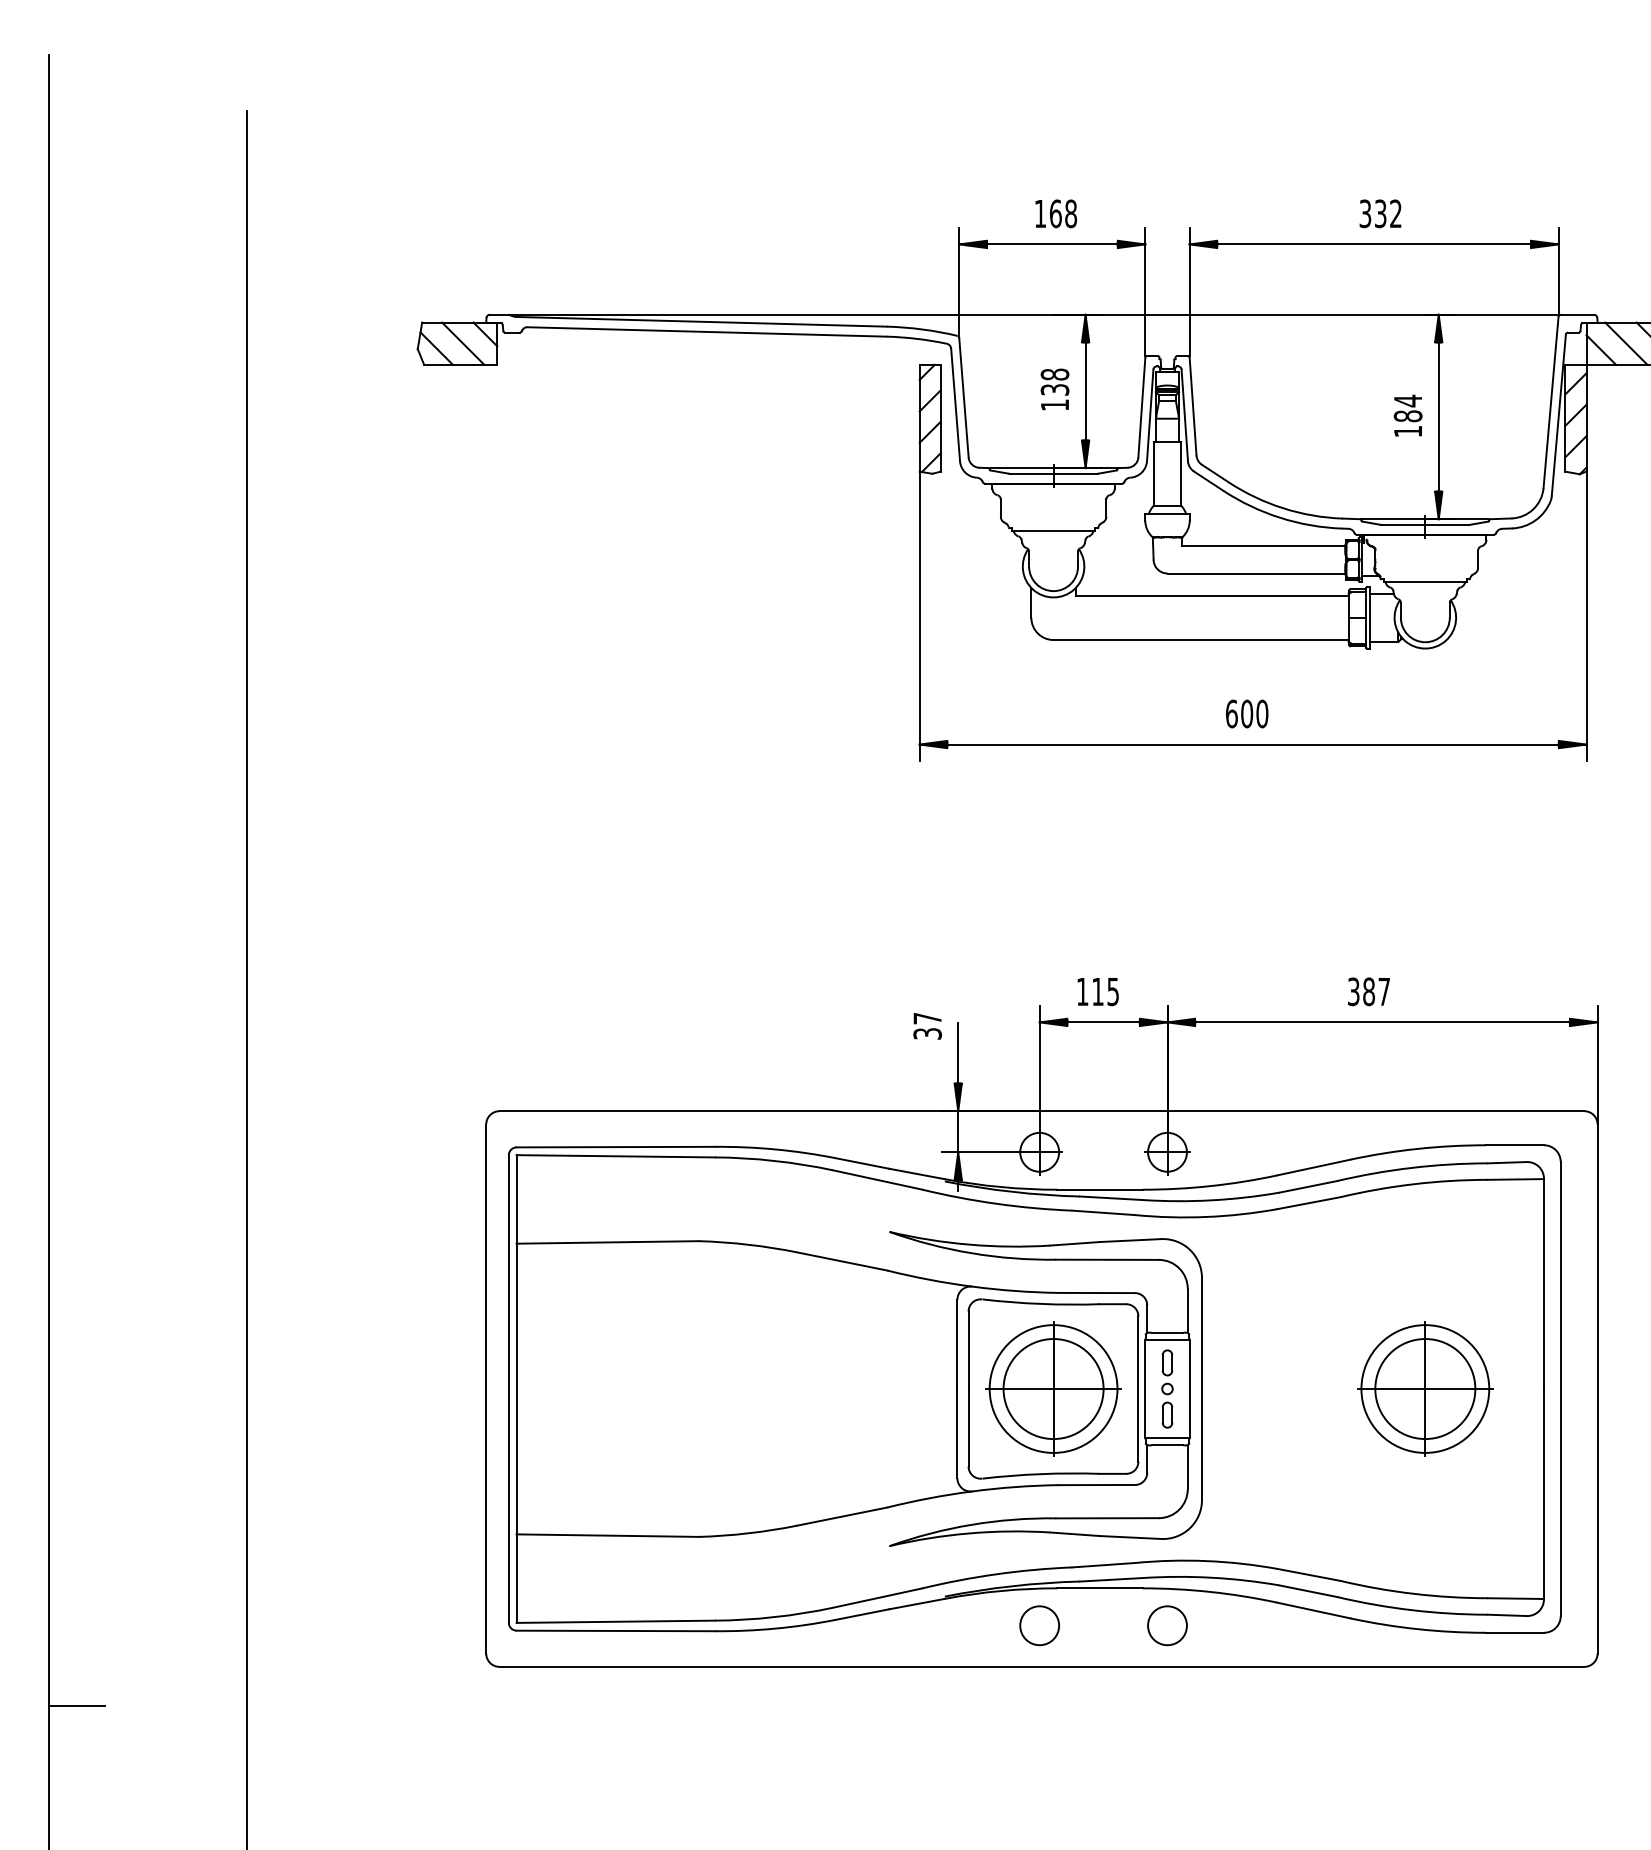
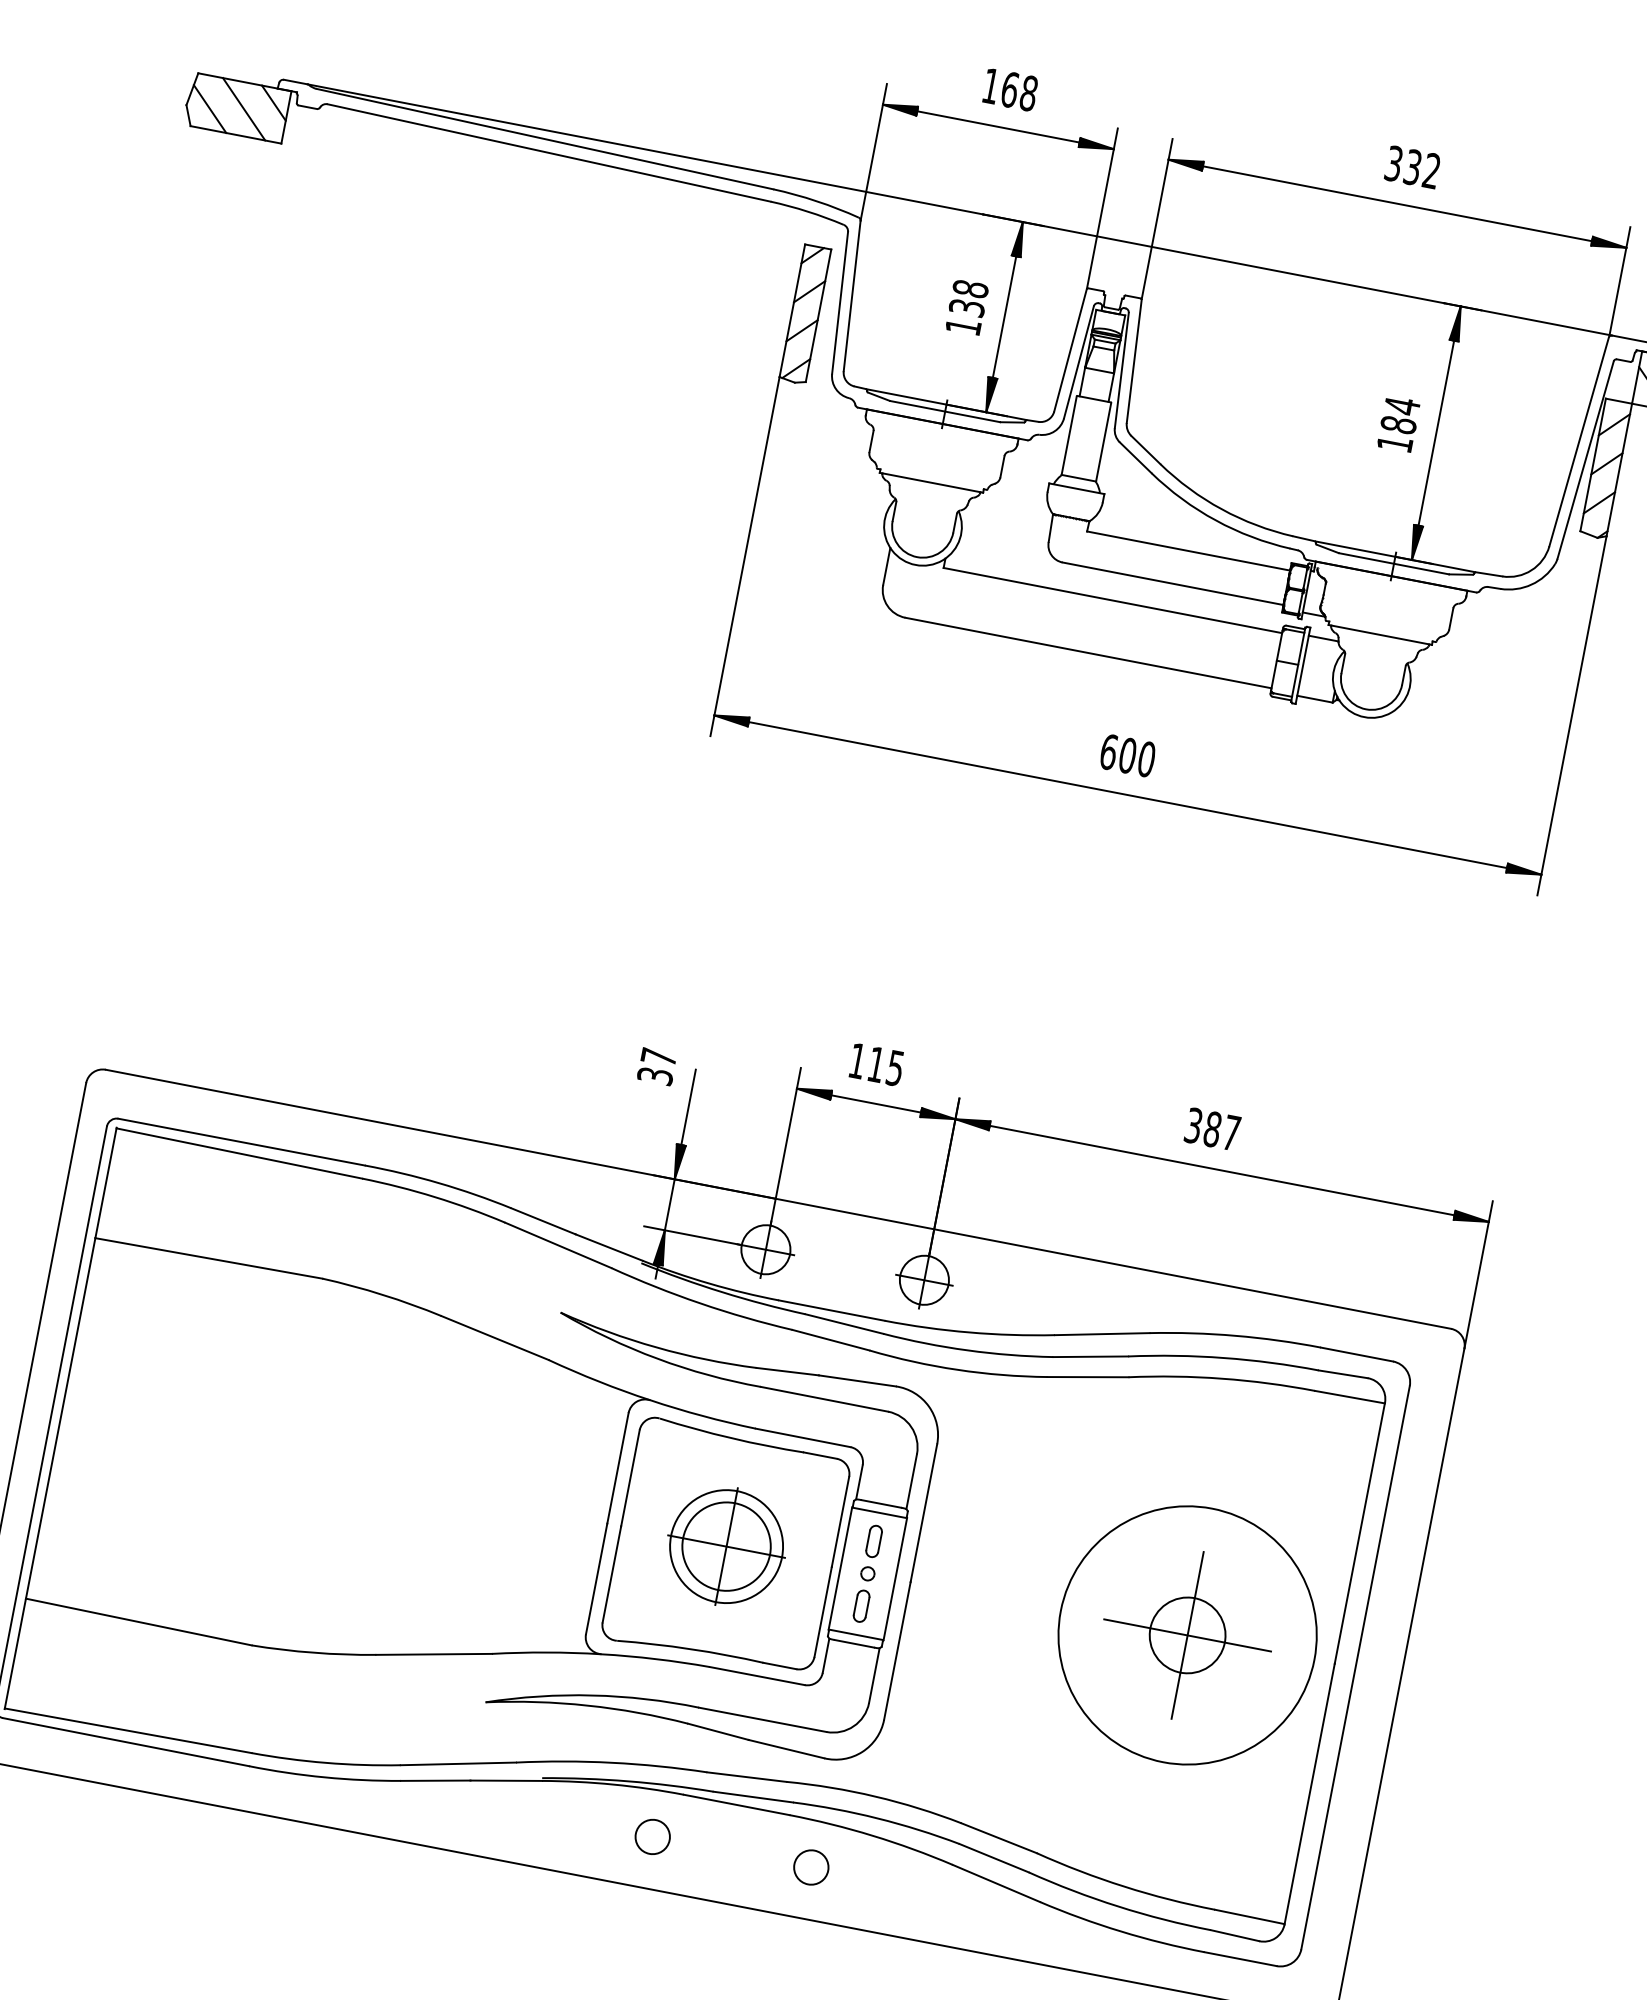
part: (1053, 1388) -> (726, 1545), size x0.7
circle: (1425, 1388) -> (1187, 1634), size x1.6
circle: (1425, 1389) -> (1187, 1636), size x0.6
circle: (1039, 1625) -> (652, 1836), size x0.7
circle: (1167, 1625) -> (811, 1867), size x0.7

